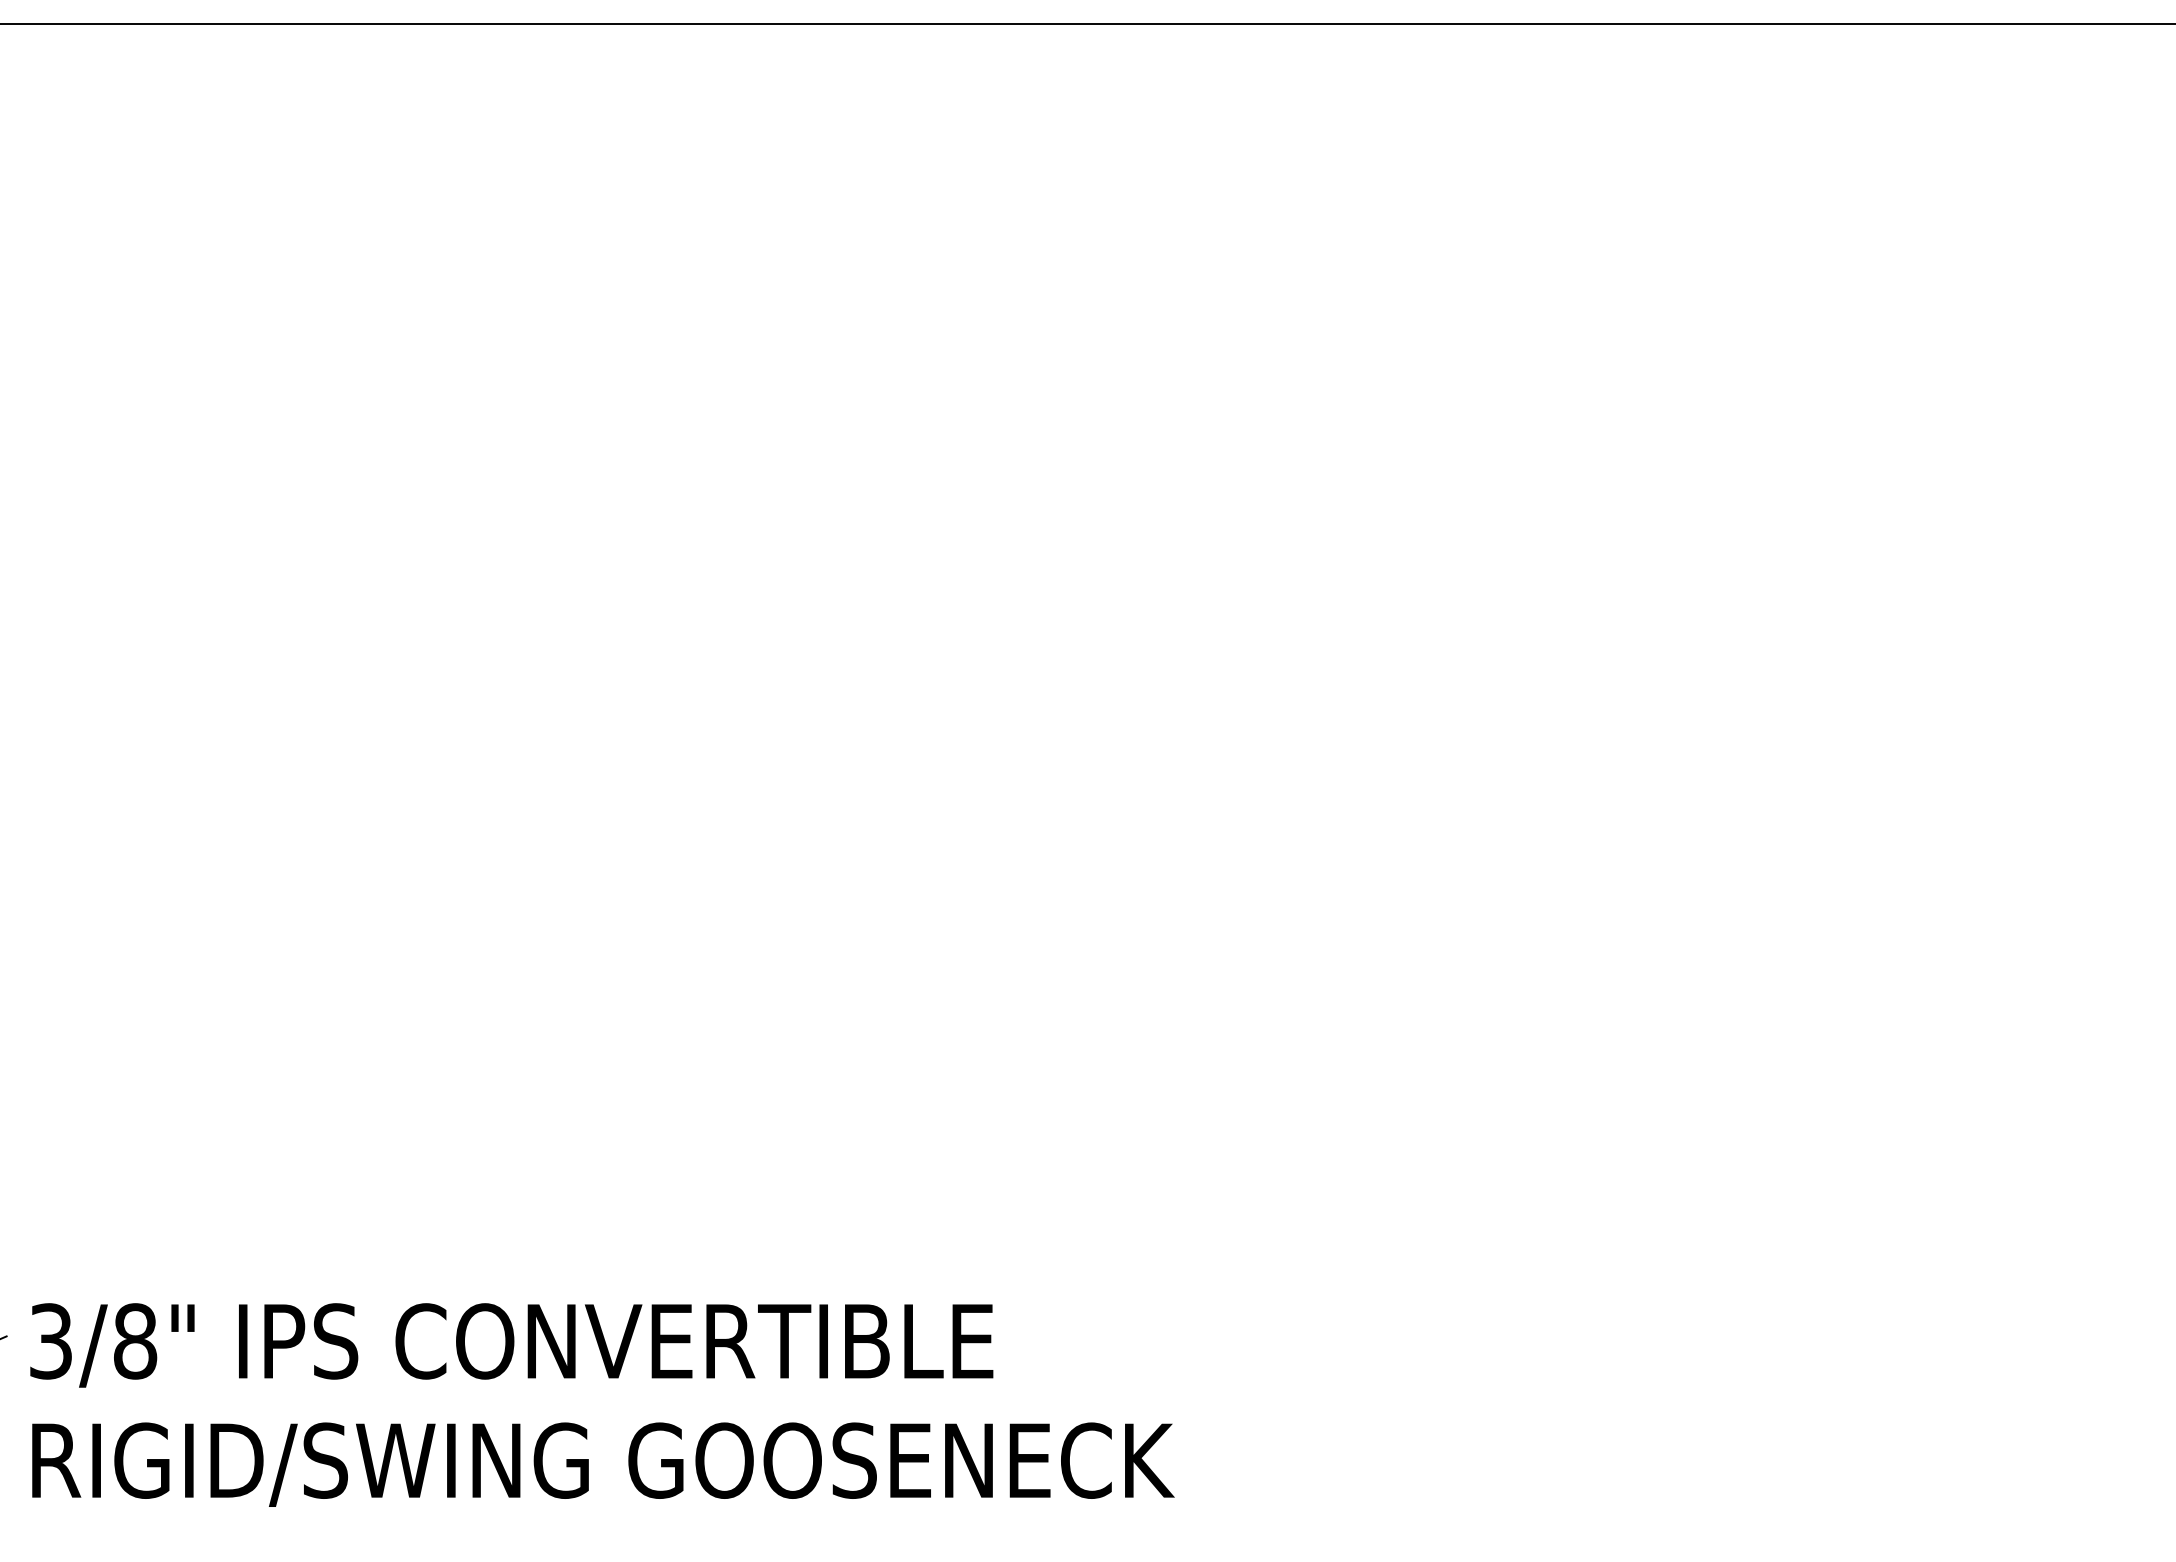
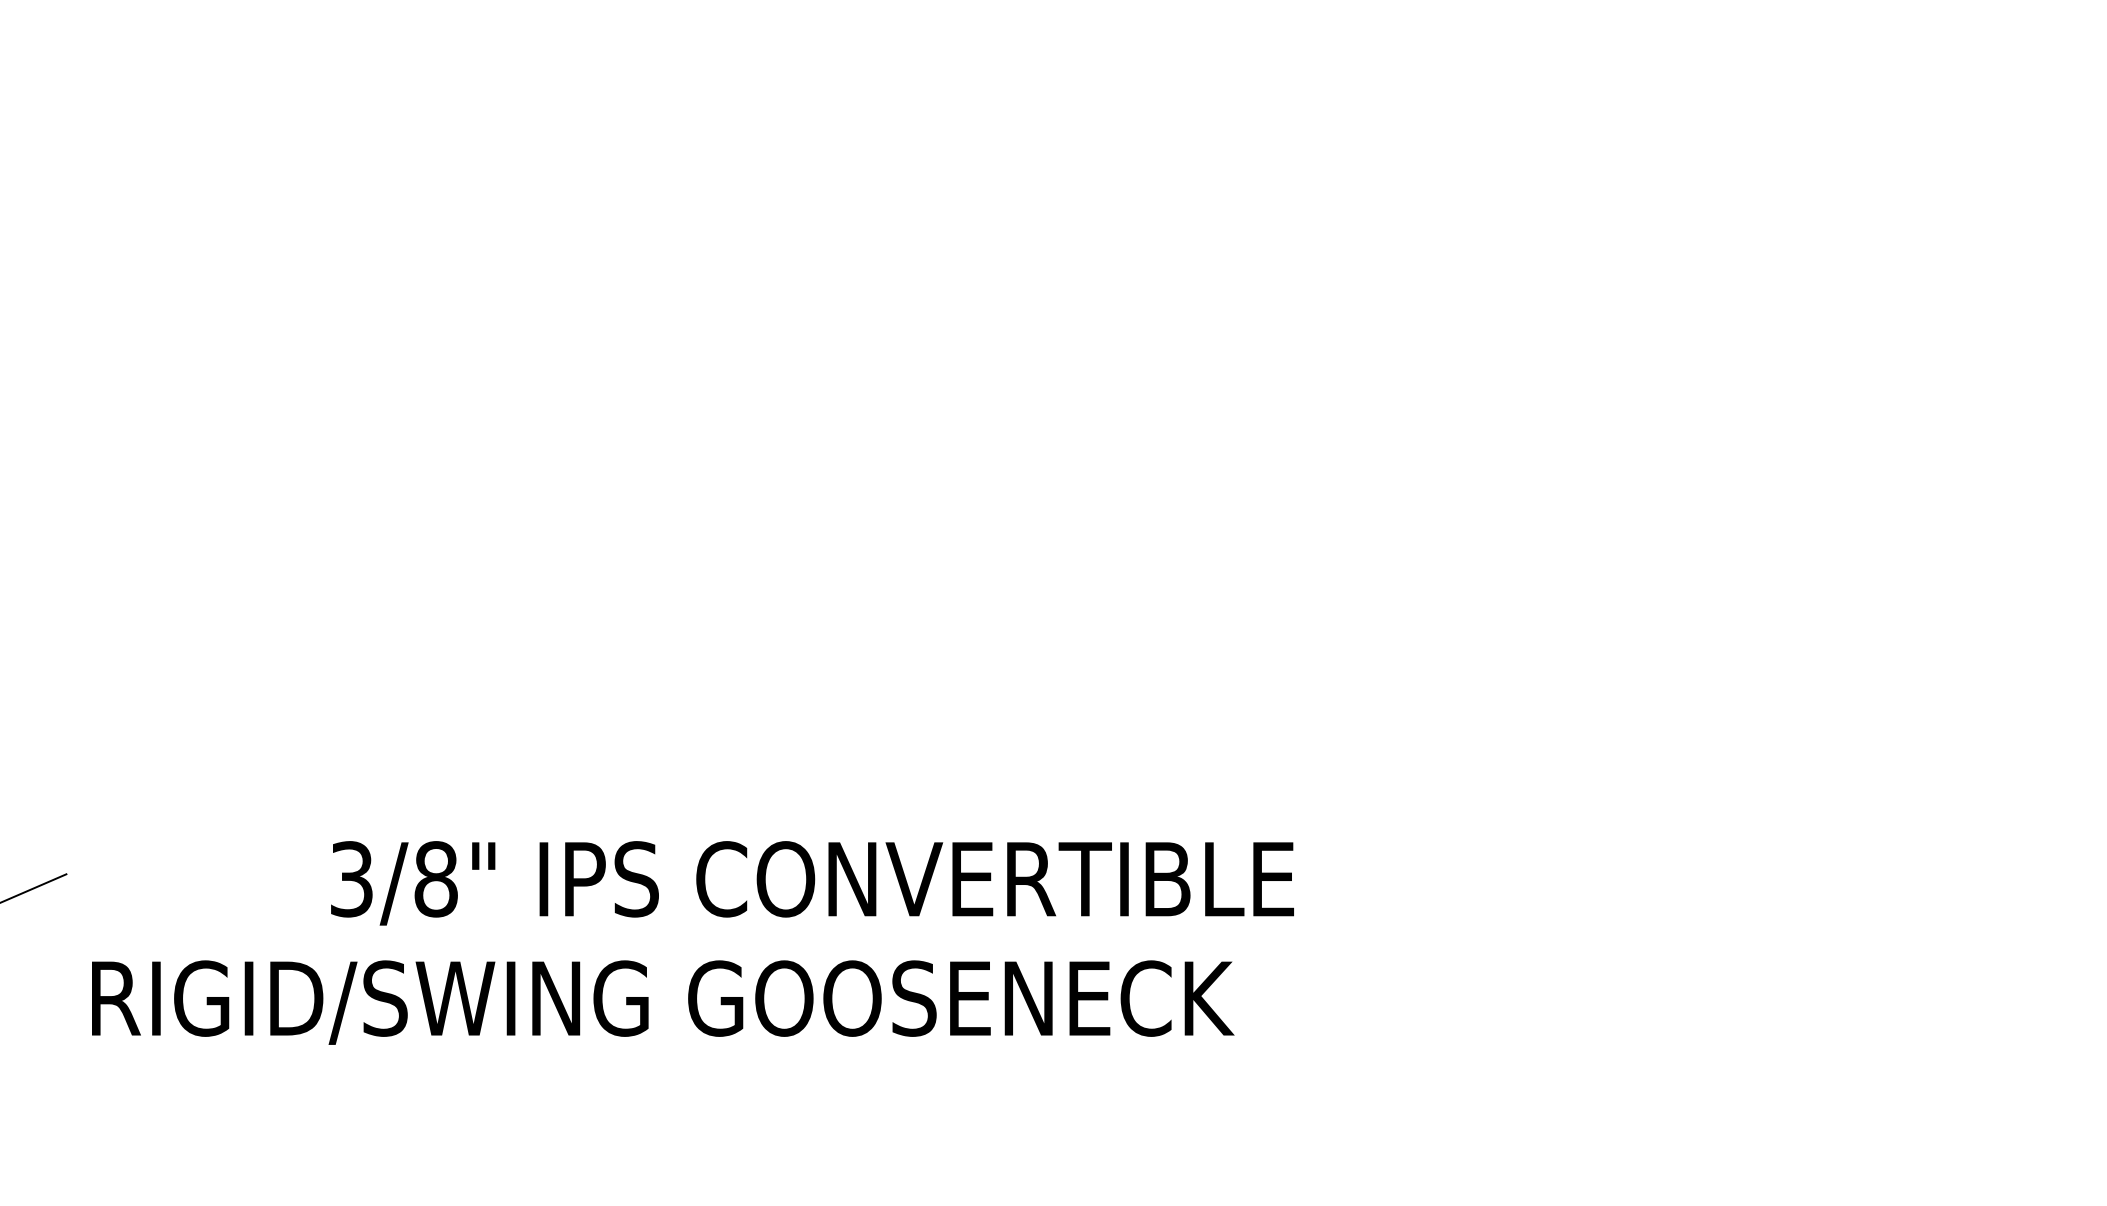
text: (511, 1345) -> (812, 883), moved

